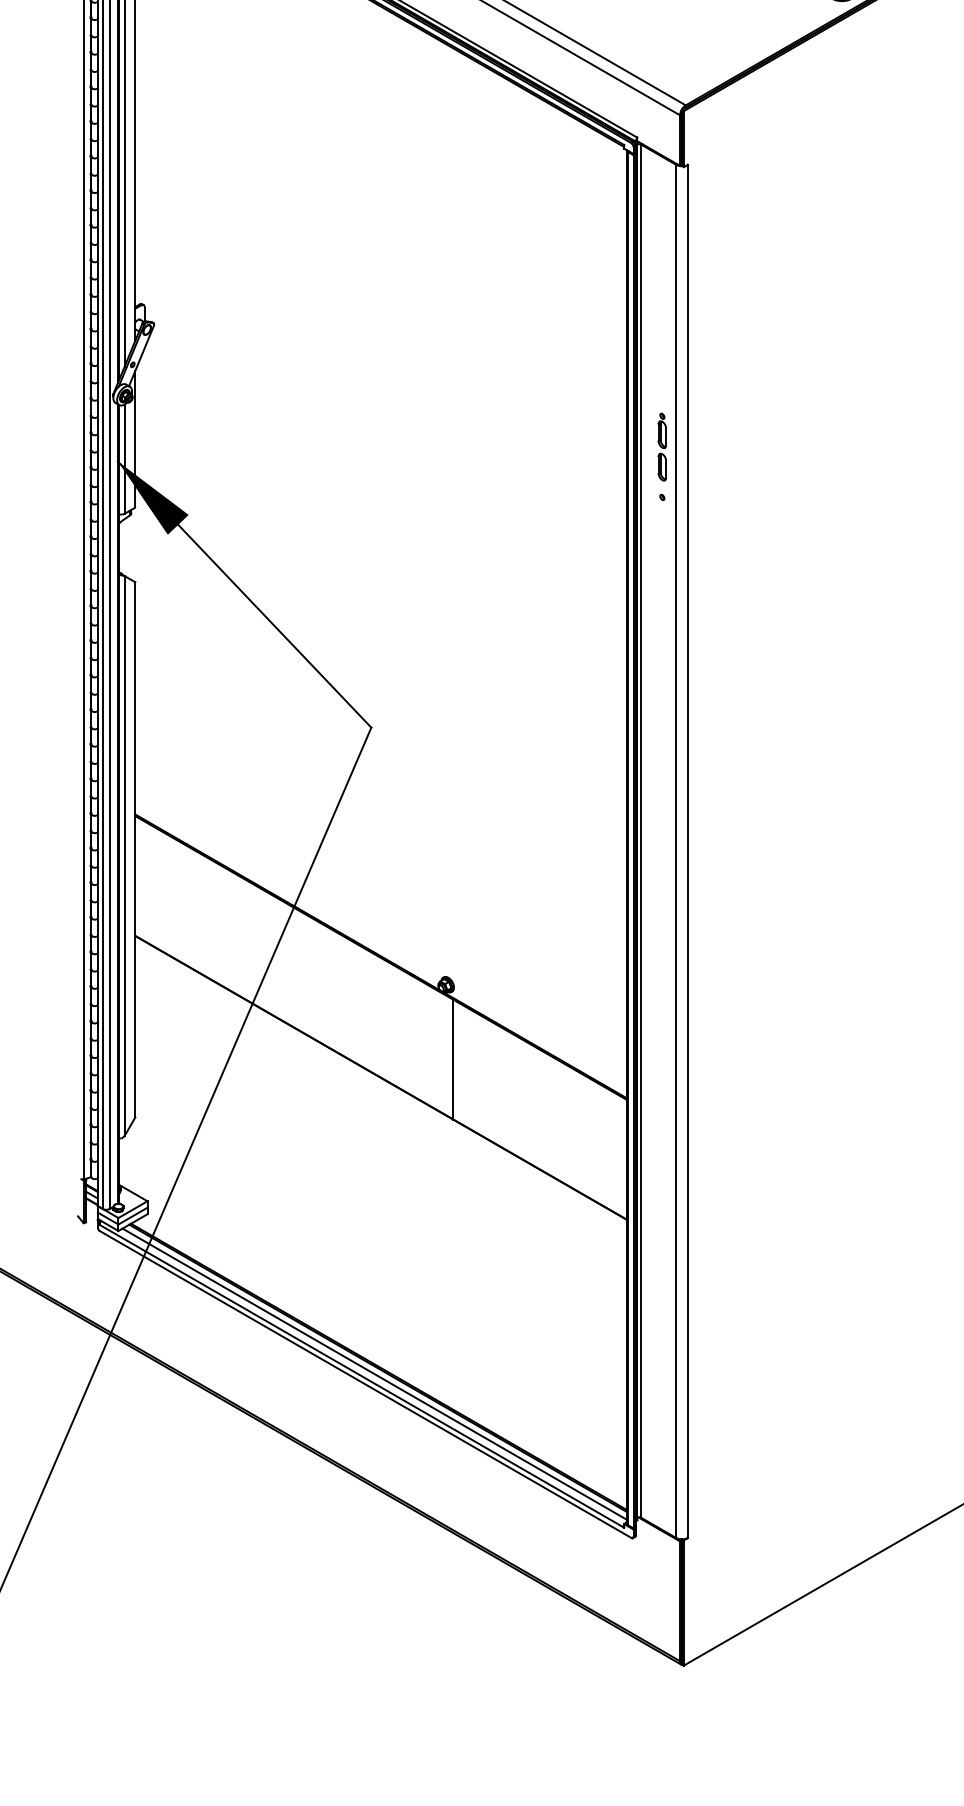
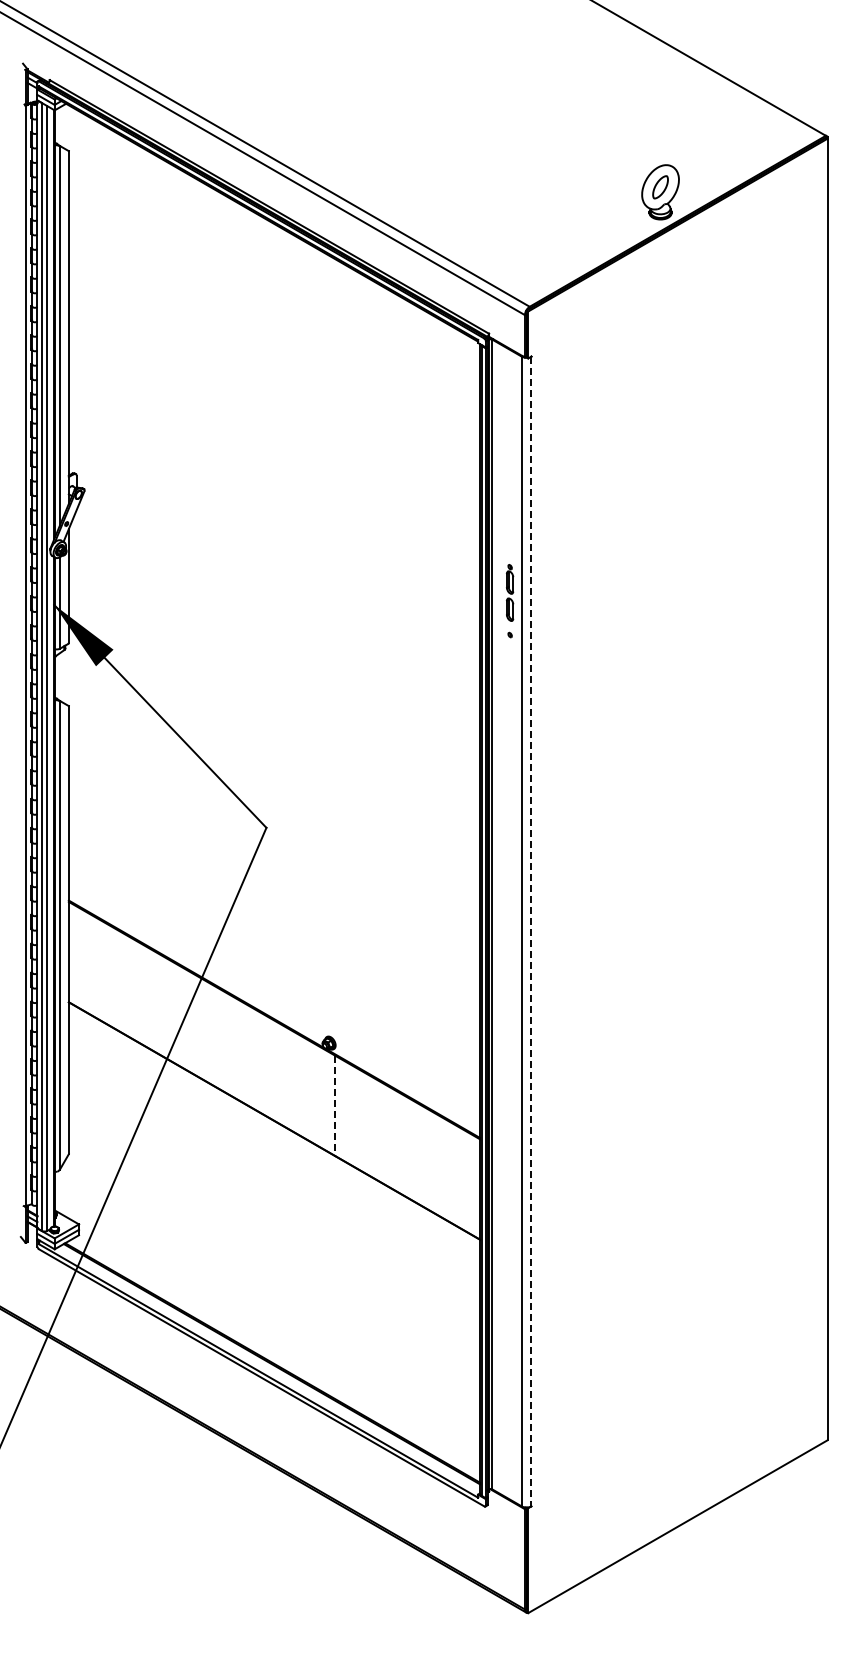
line: (687, 851) -> (531, 931), solid -> dashed
line: (453, 1060) -> (335, 1106), solid -> dashed
line: (374, 1373) -> (269, 1368), removed

